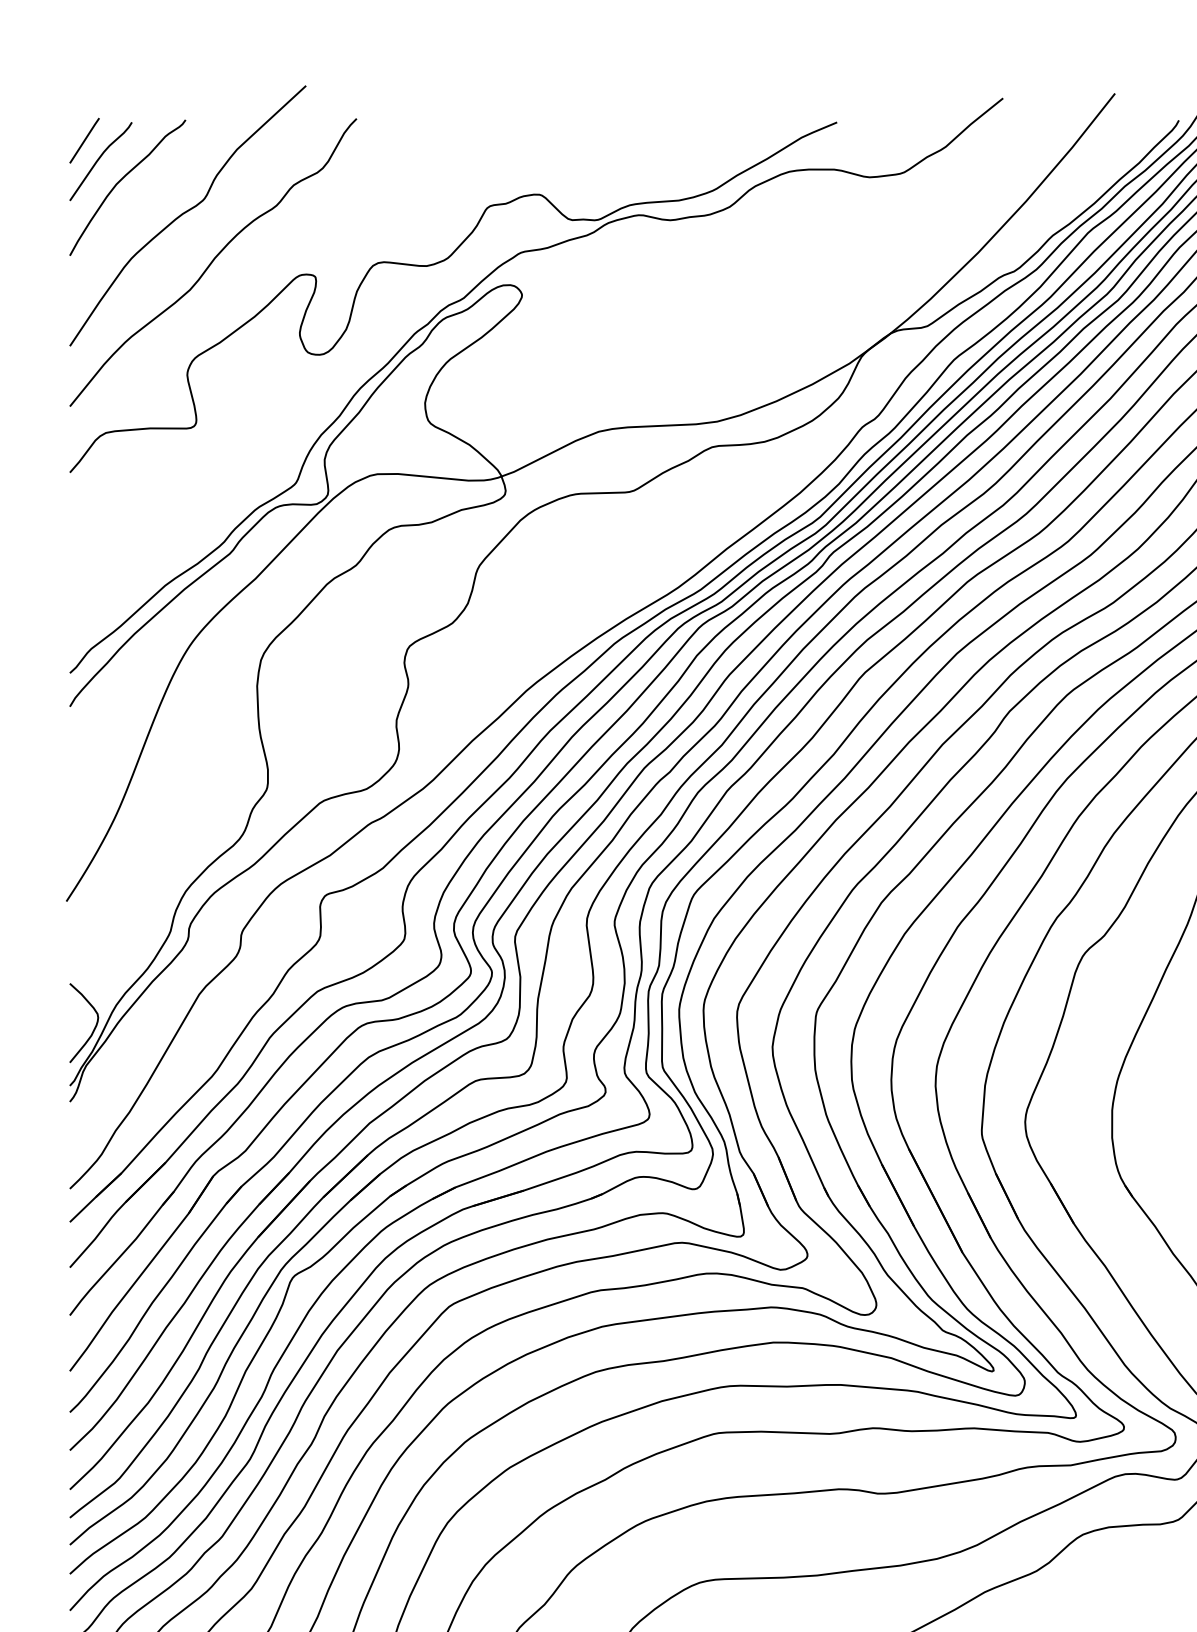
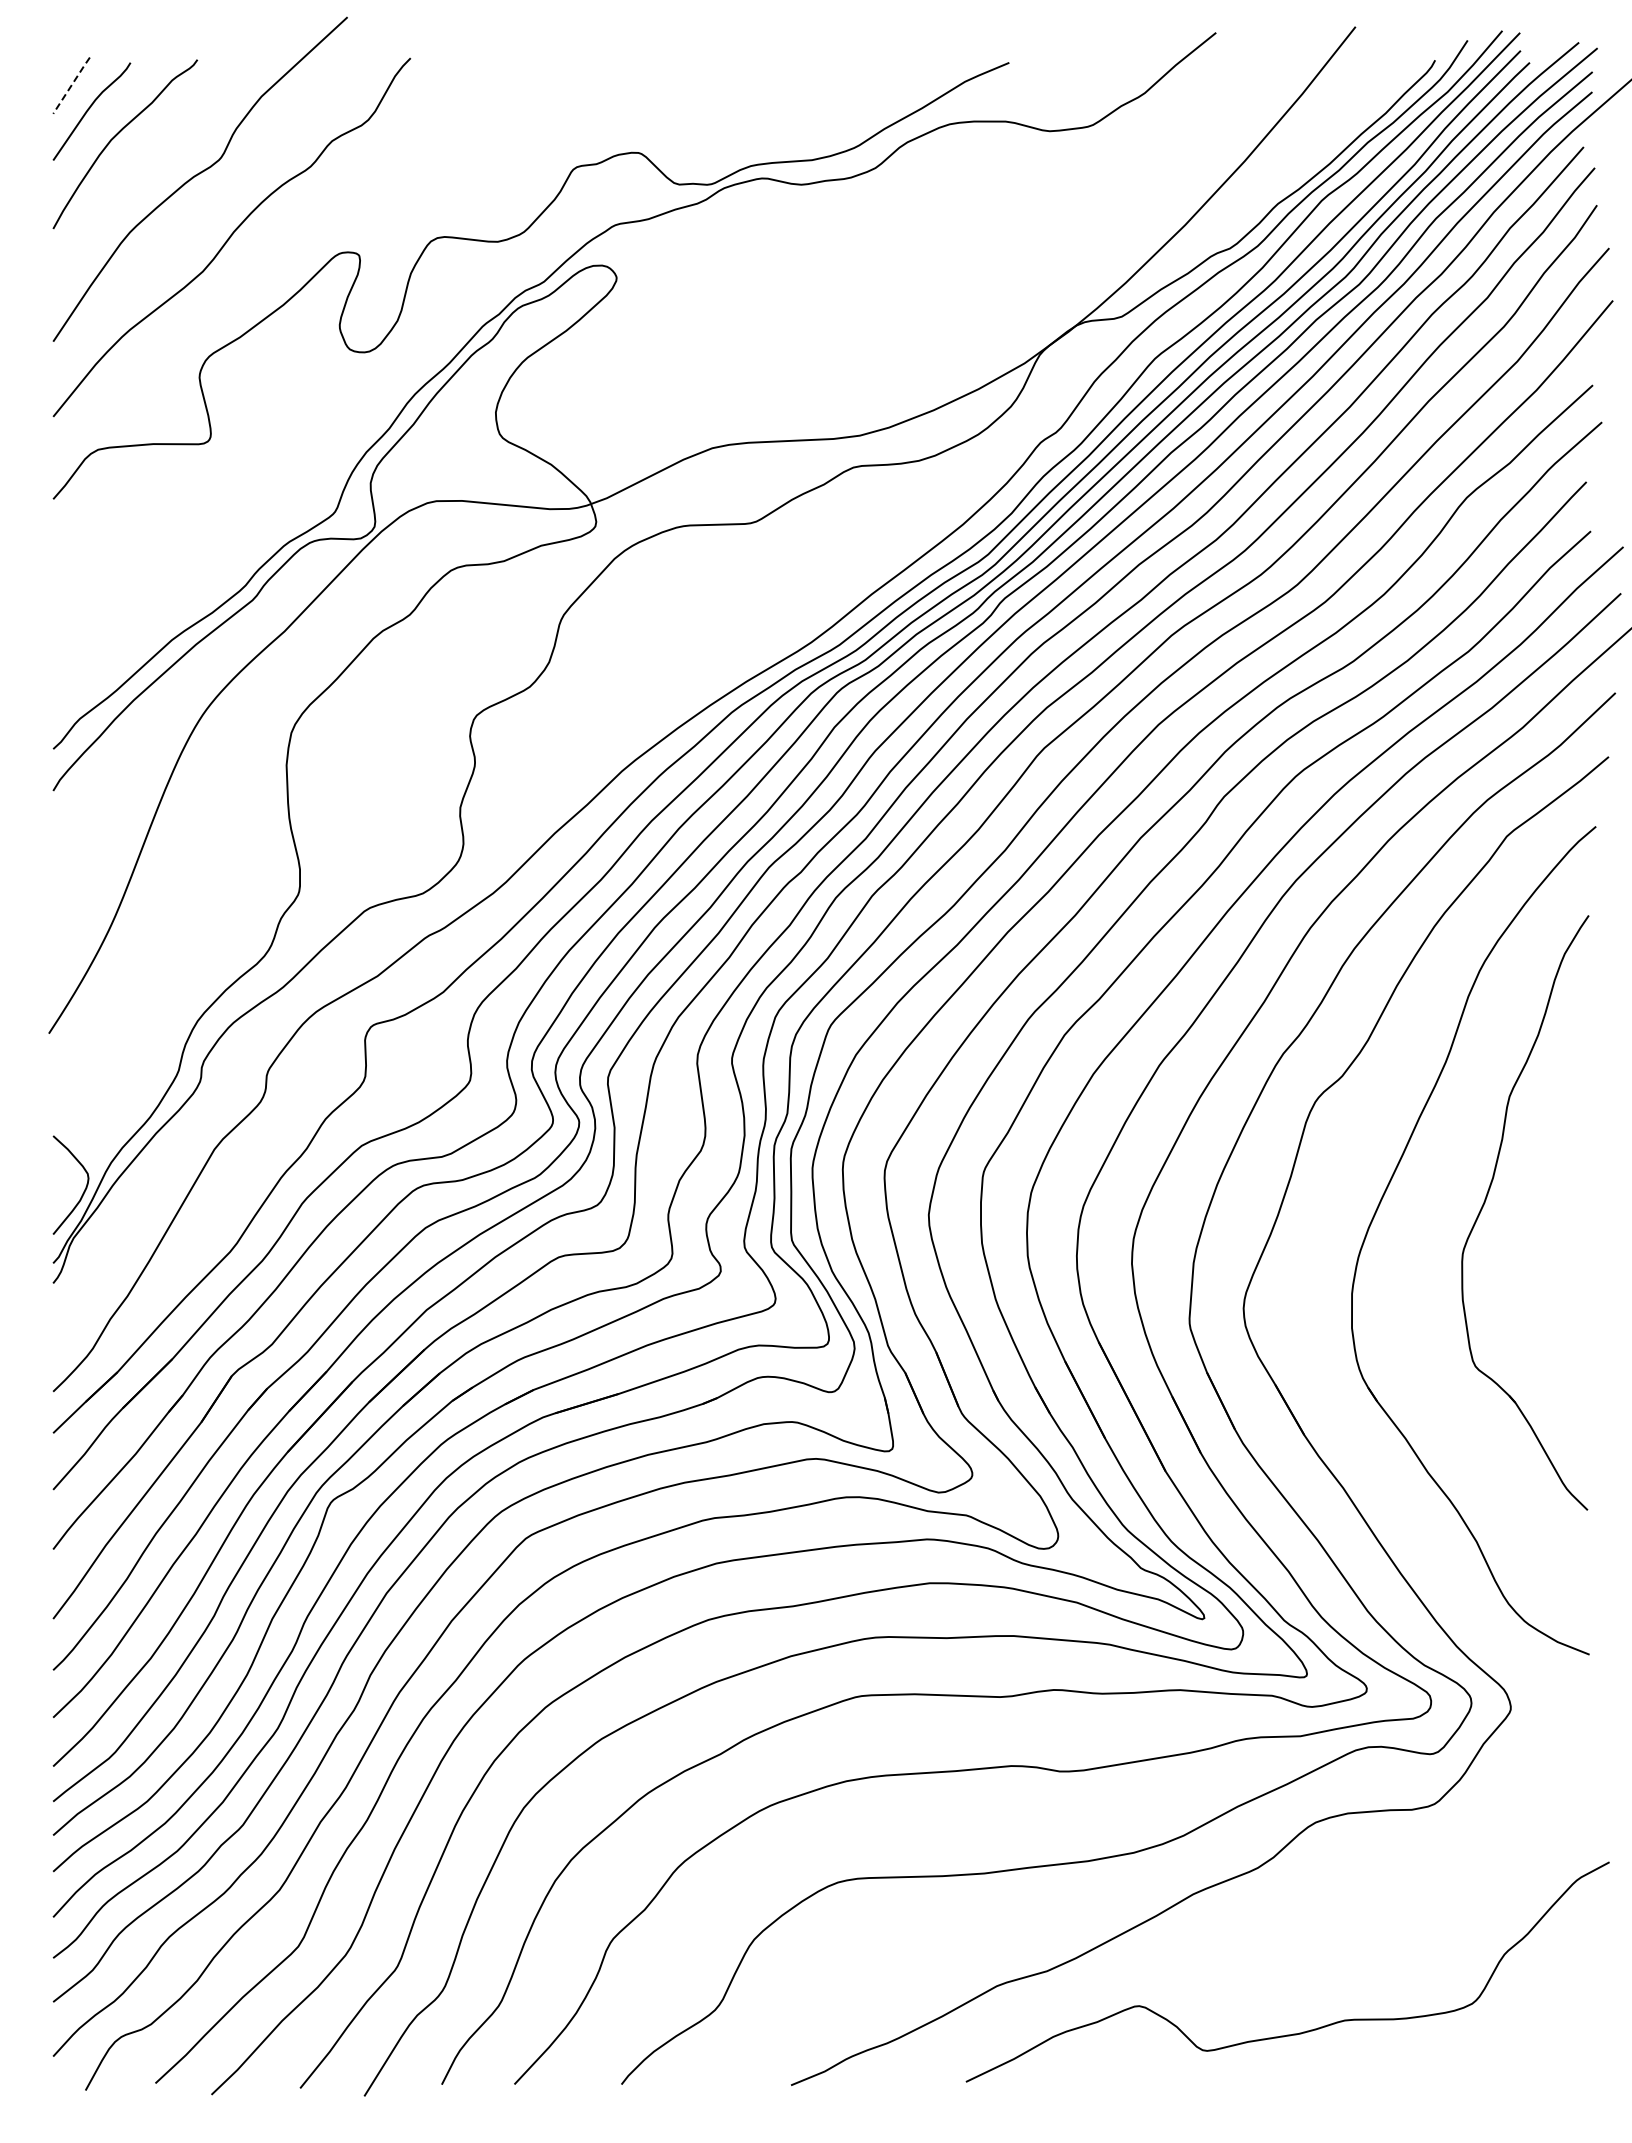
line: (84, 140) -> (71, 85), solid -> dashed

